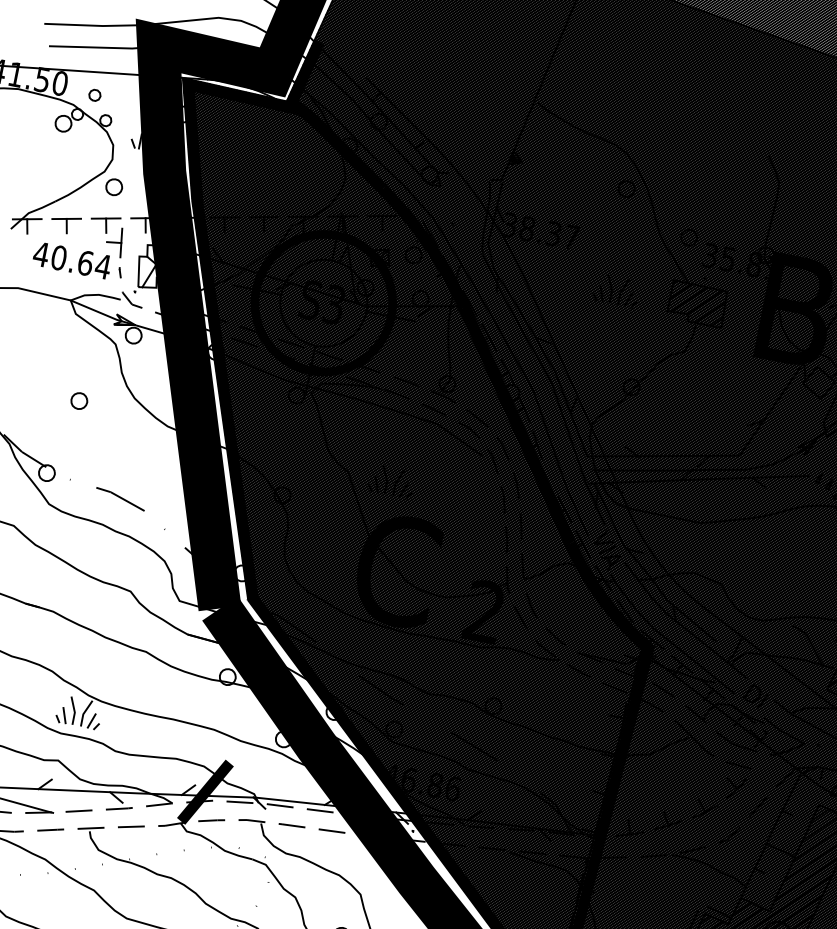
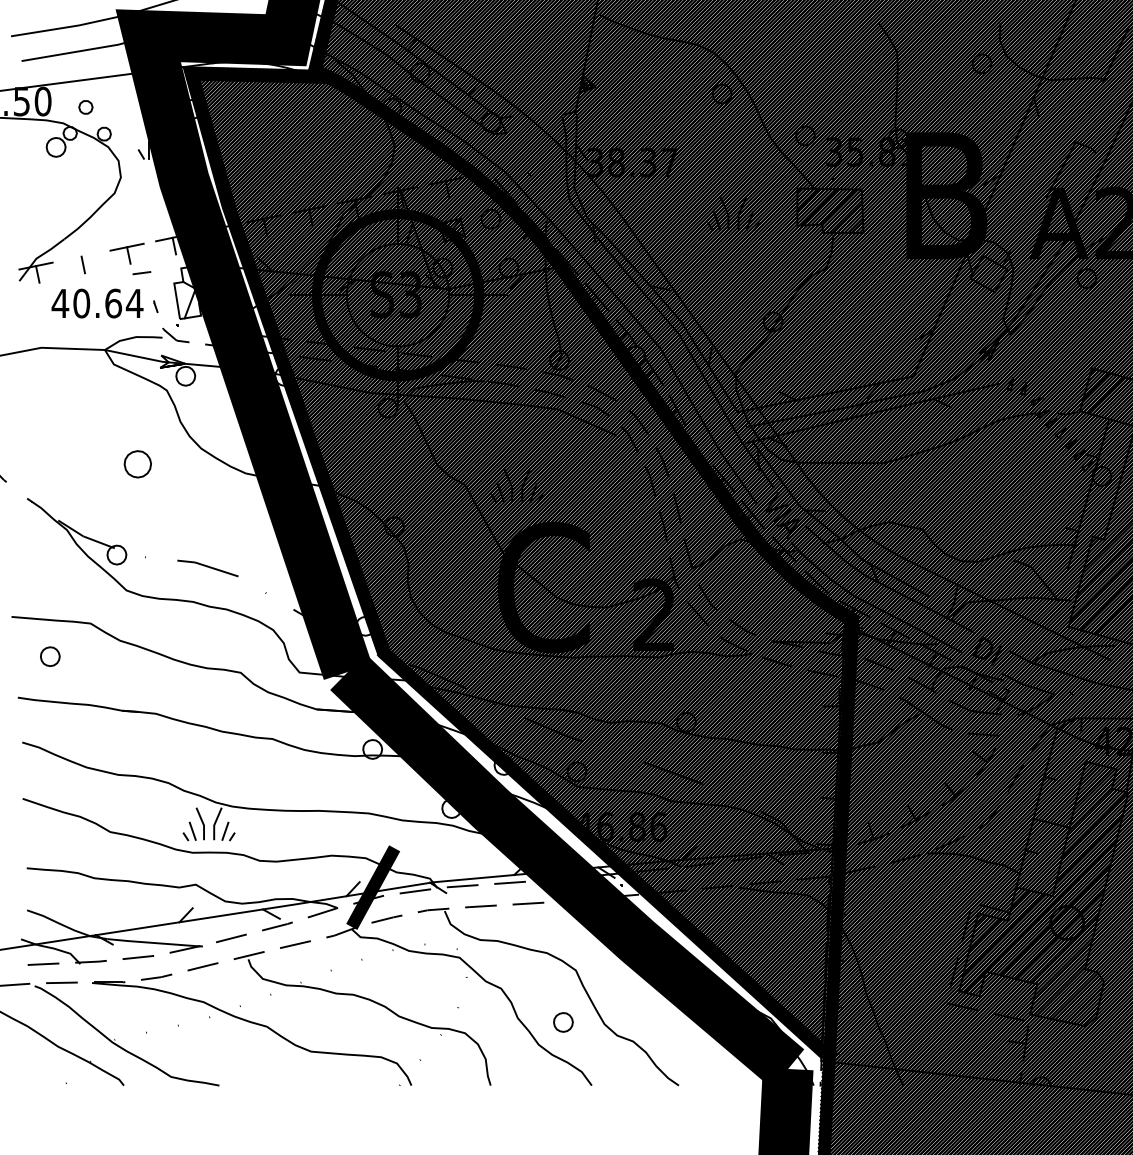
part: (114, 186) -> (129, 208), removed
line: (66, 218) -> (81, 256), removed
line: (121, 242) -> (150, 271), removed
part: (78, 401) -> (137, 464), size x1.4

